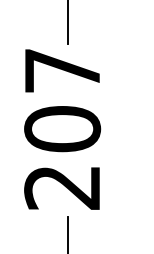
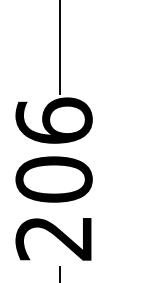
text: (61, 70) -> (53, 120), 207 -> 206

